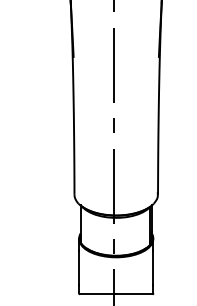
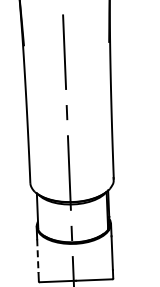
line: (79, 268) -> (38, 256), solid -> dashed

